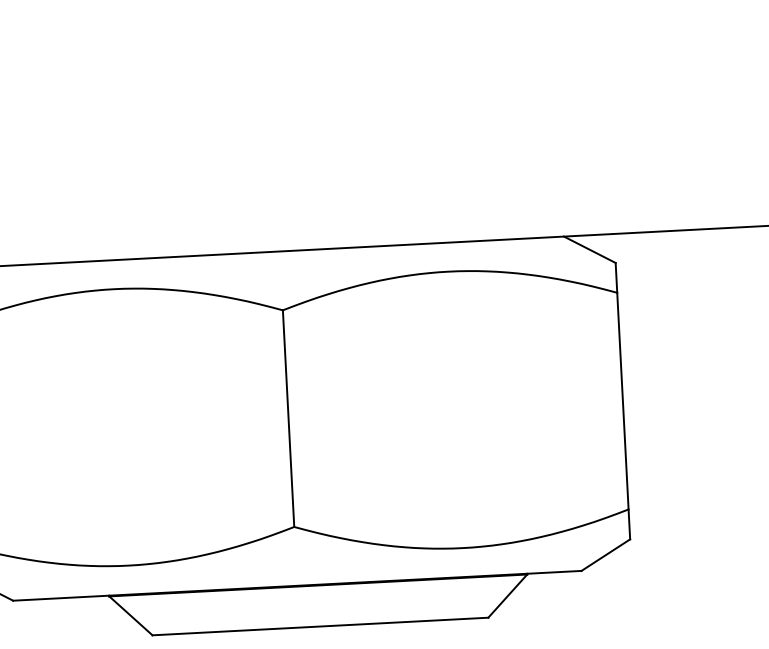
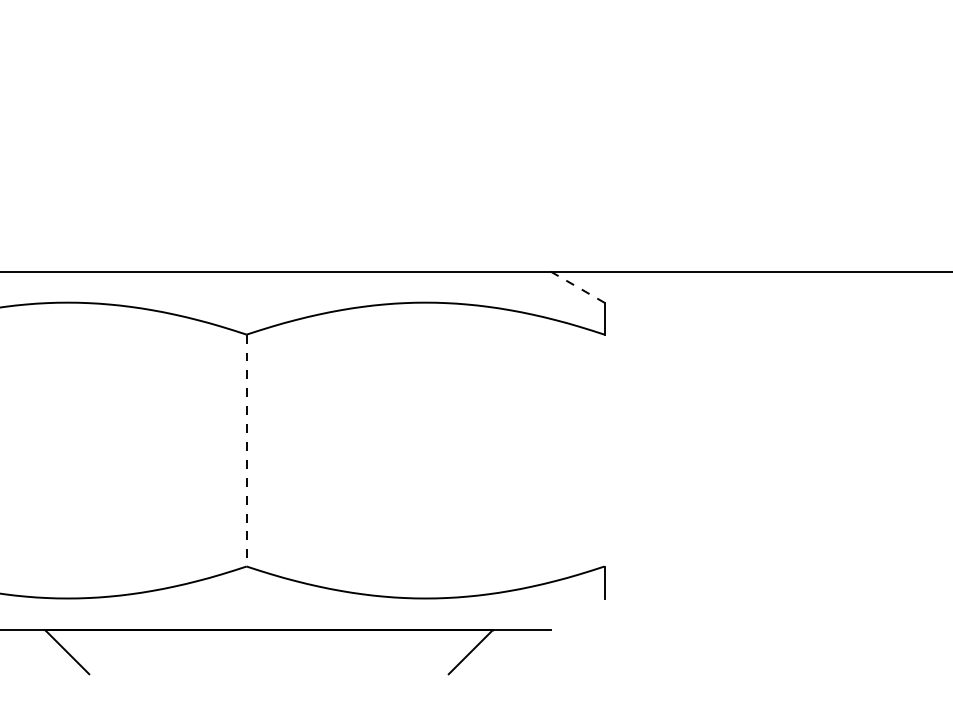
line: (590, 250) -> (578, 287), solid -> dashed
line: (622, 401) -> (604, 450), removed
line: (288, 418) -> (246, 450), solid -> dashed
line: (605, 554) -> (577, 613), removed
line: (319, 626) -> (268, 674), removed

